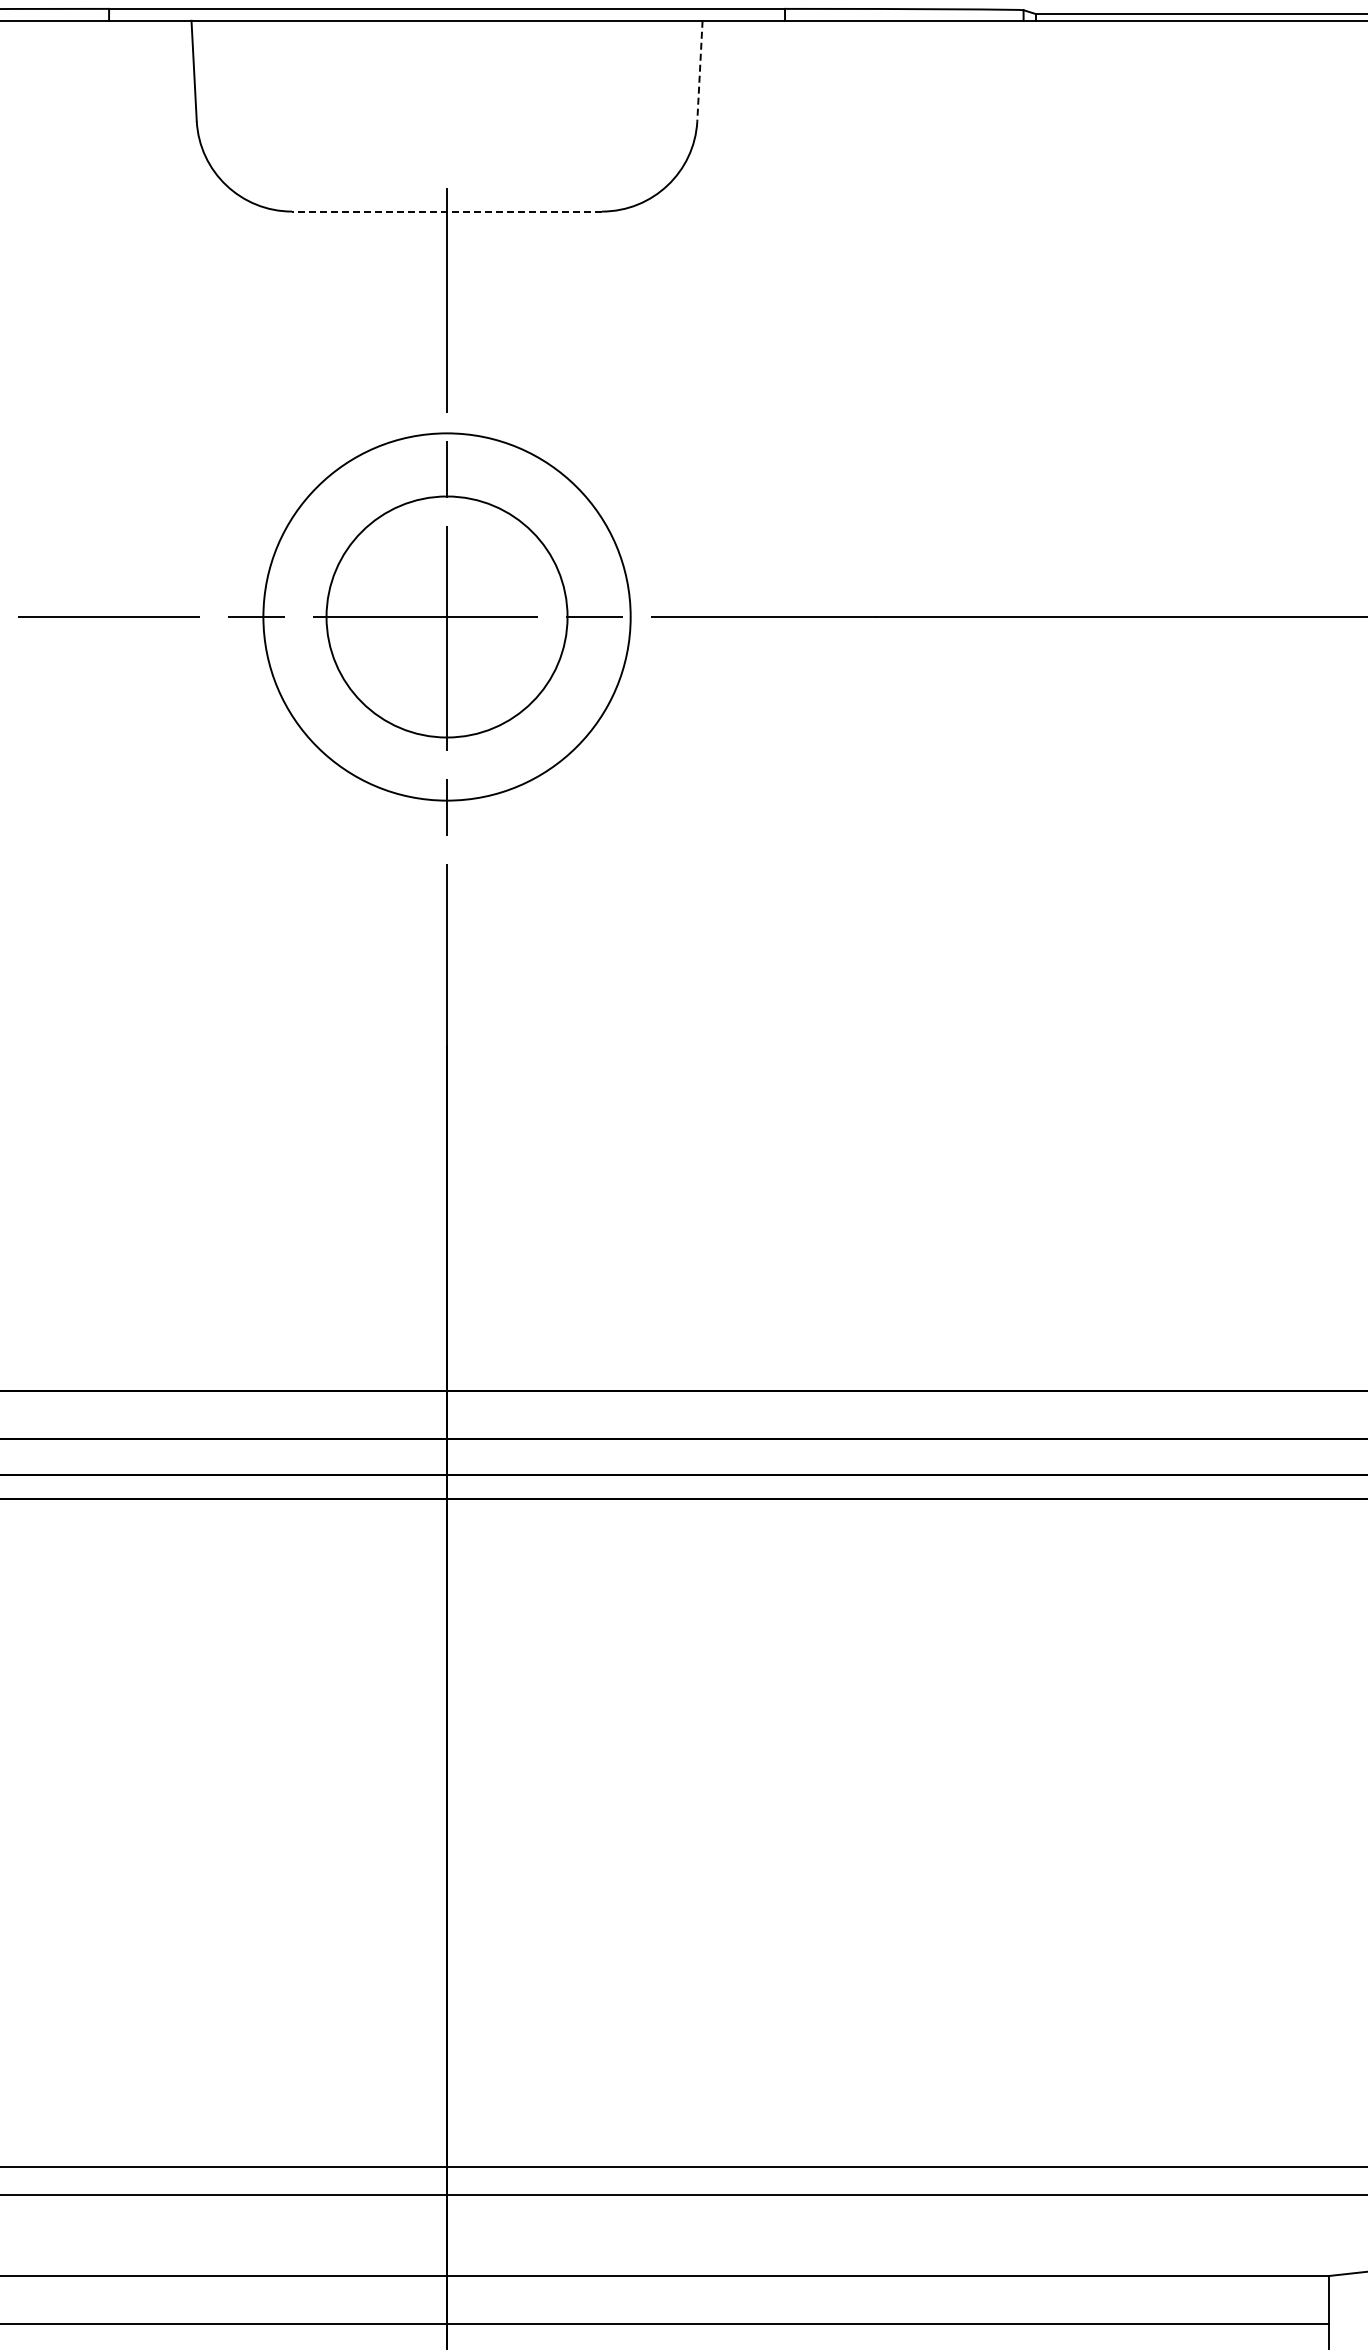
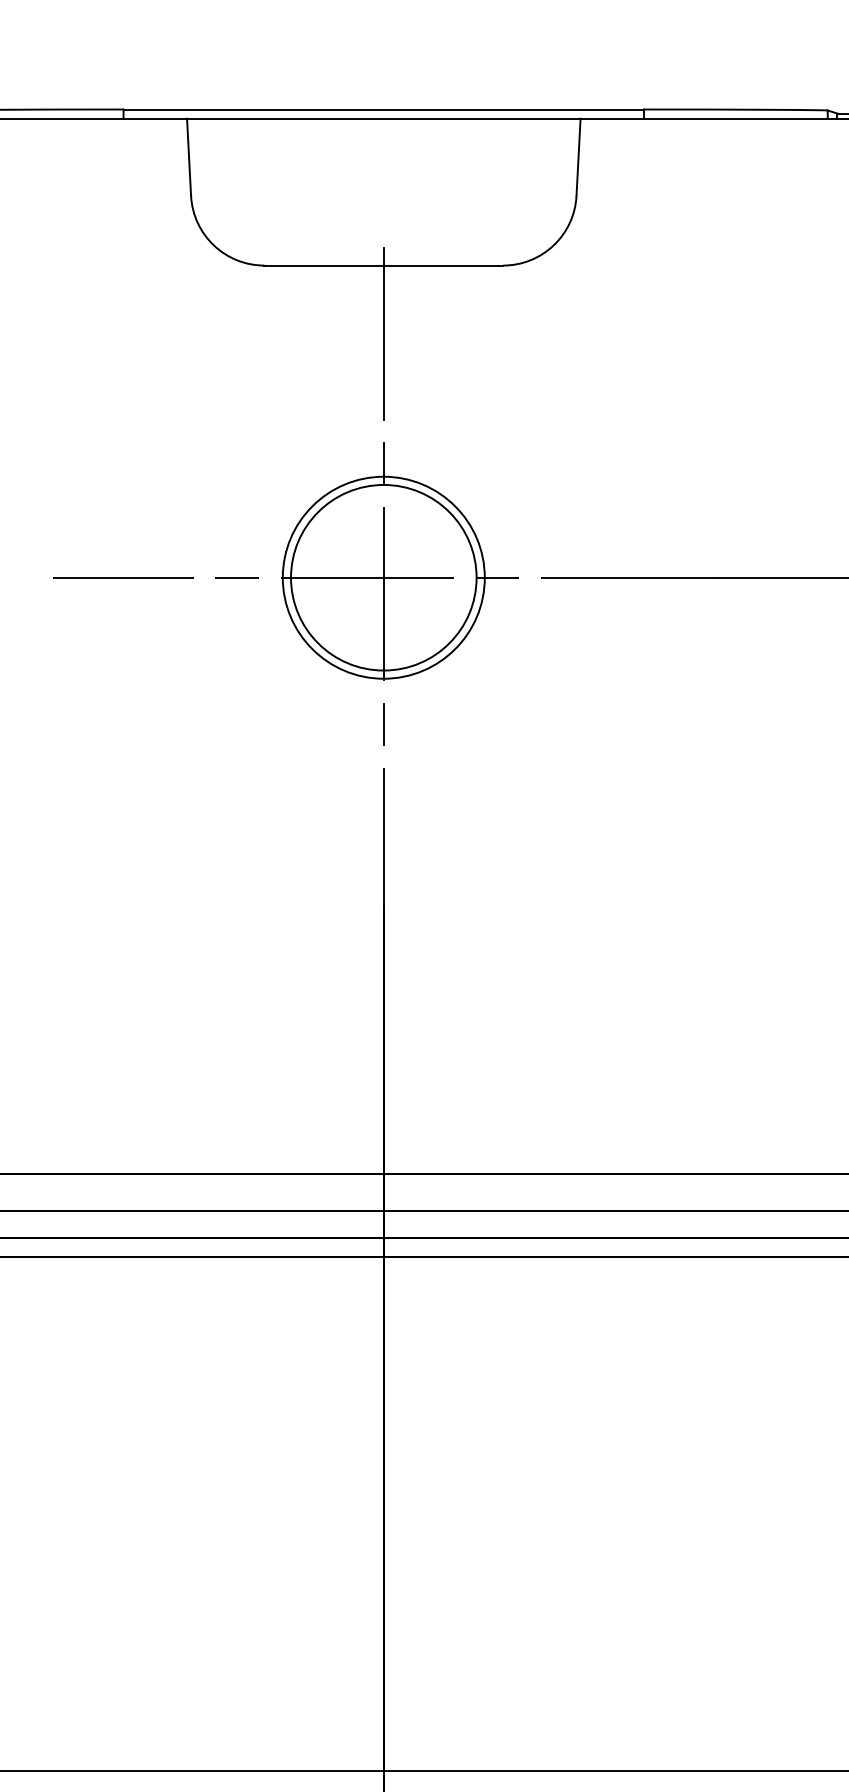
line: (699, 71) -> (578, 157), dashed -> solid
line: (446, 211) -> (383, 265), dashed -> solid
circle: (446, 616) -> (383, 577), size x0.71

